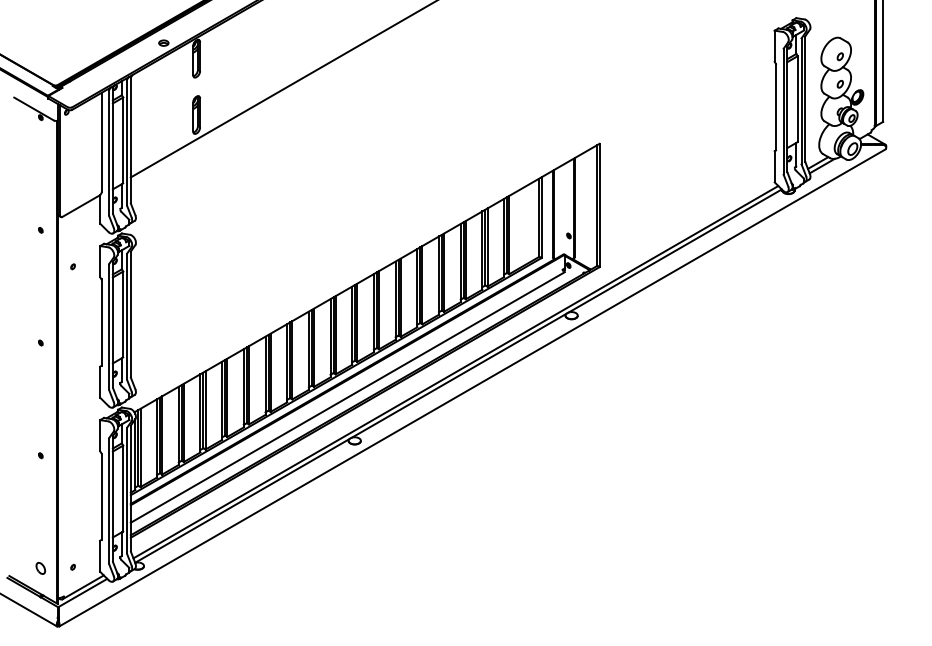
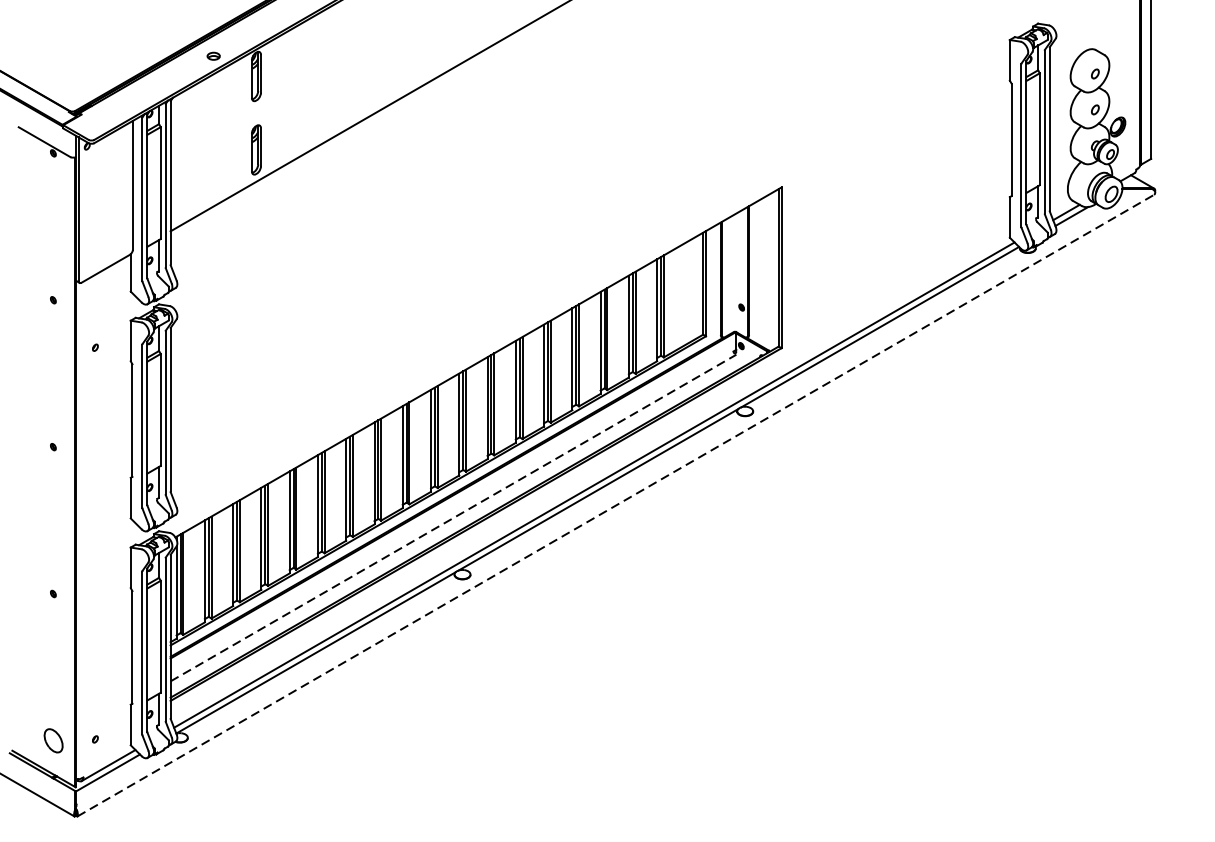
line: (472, 387) -> (615, 505), solid -> dashed
line: (347, 397) -> (453, 518), solid -> dashed
part: (40, 568) -> (52, 740), size x1.6

